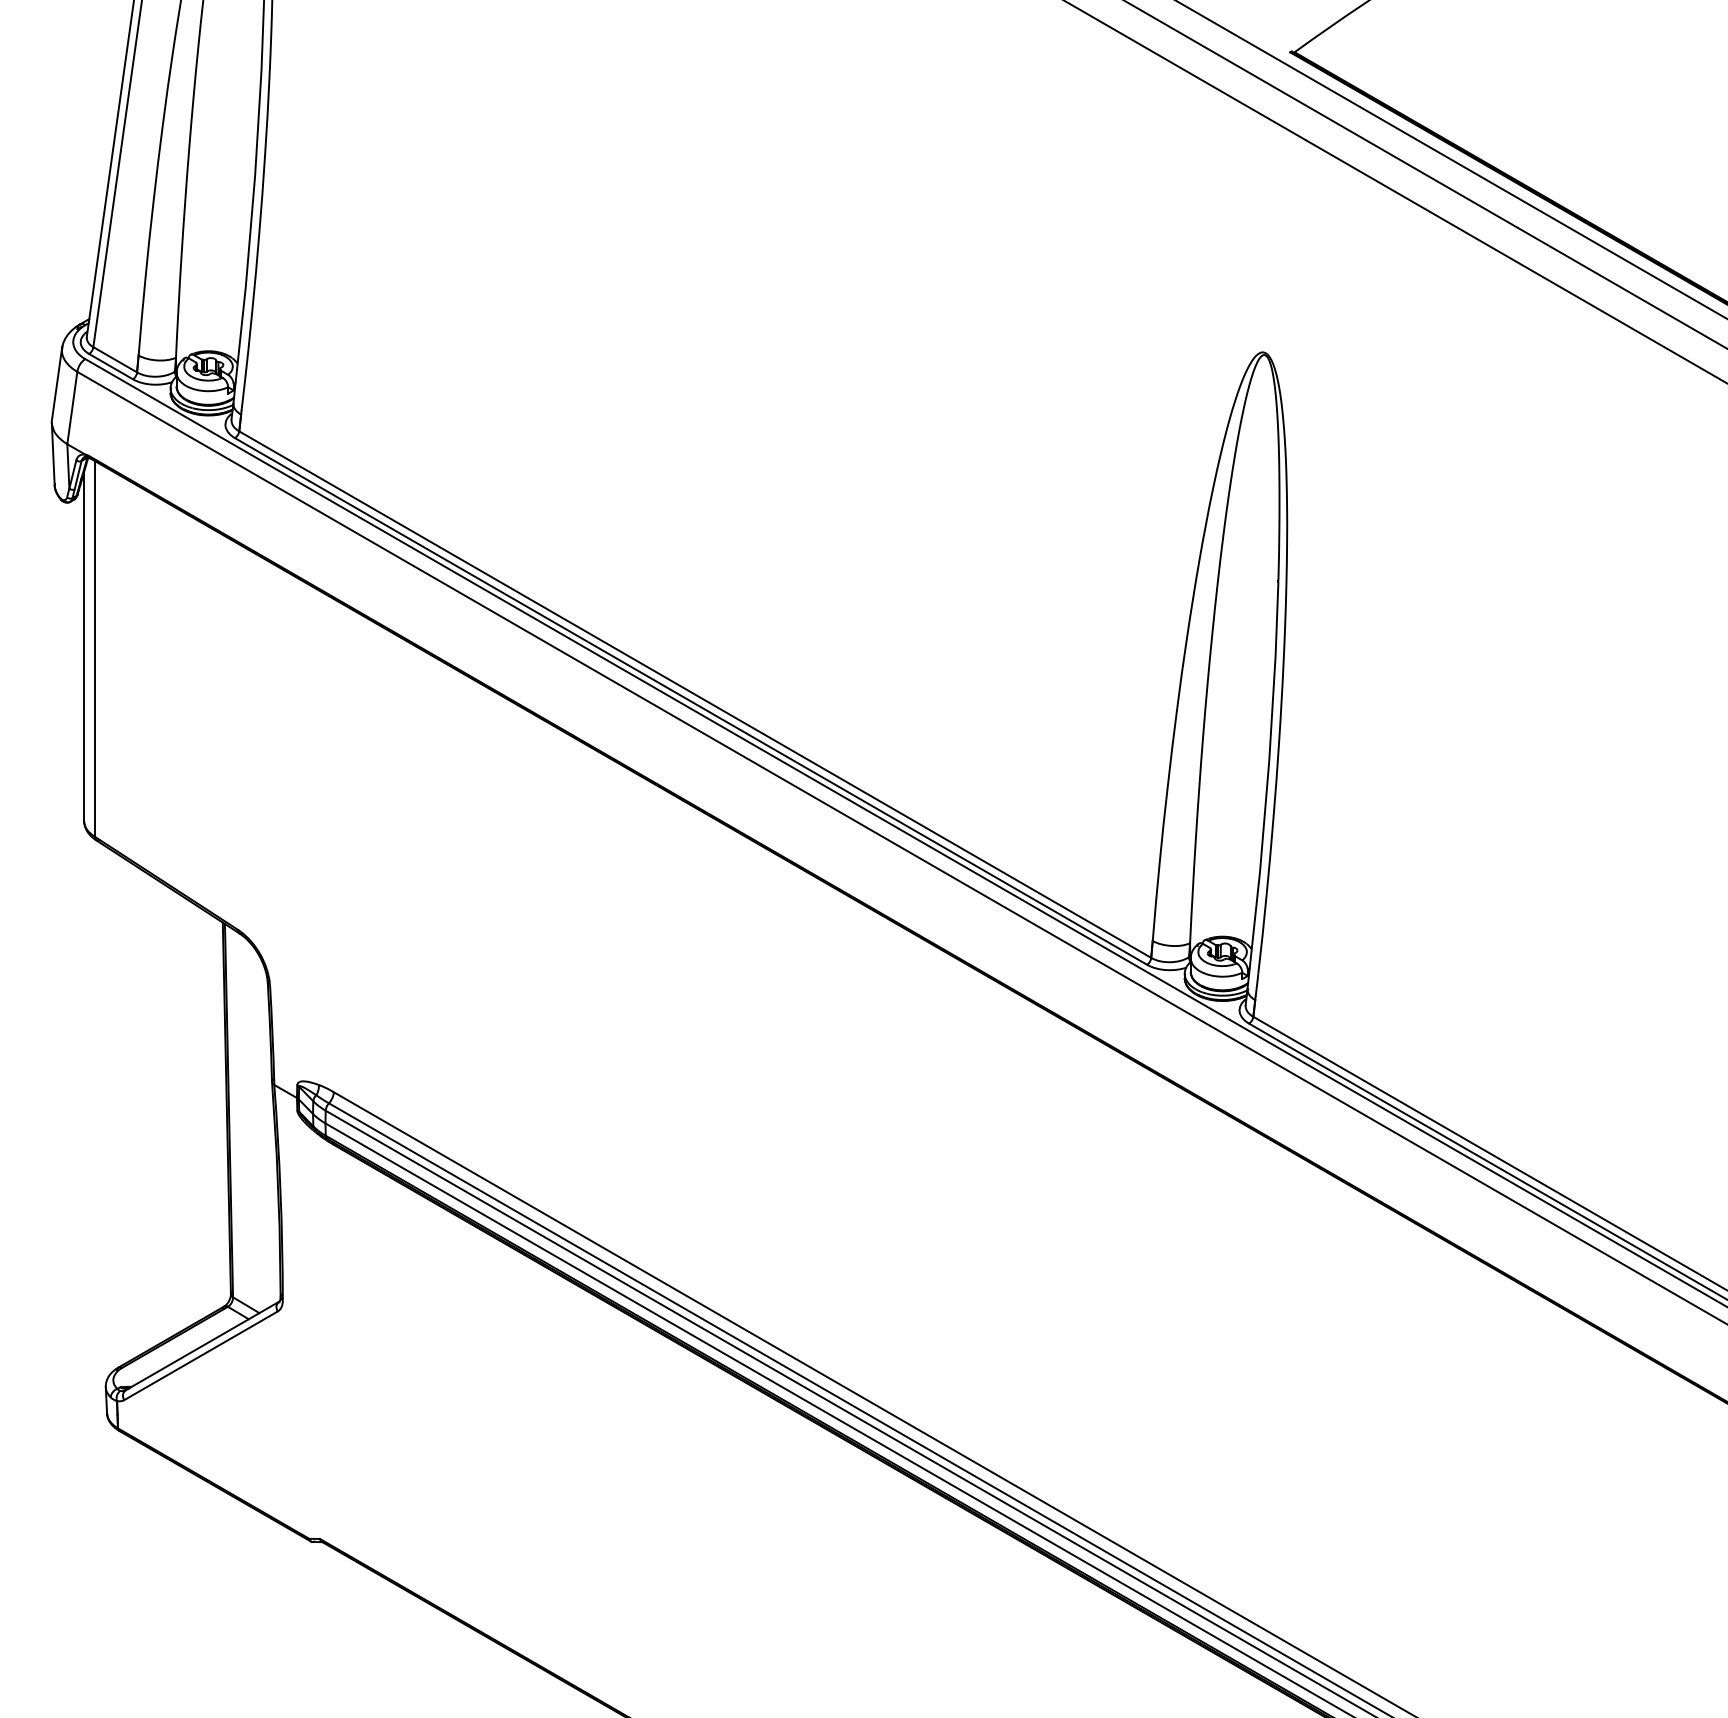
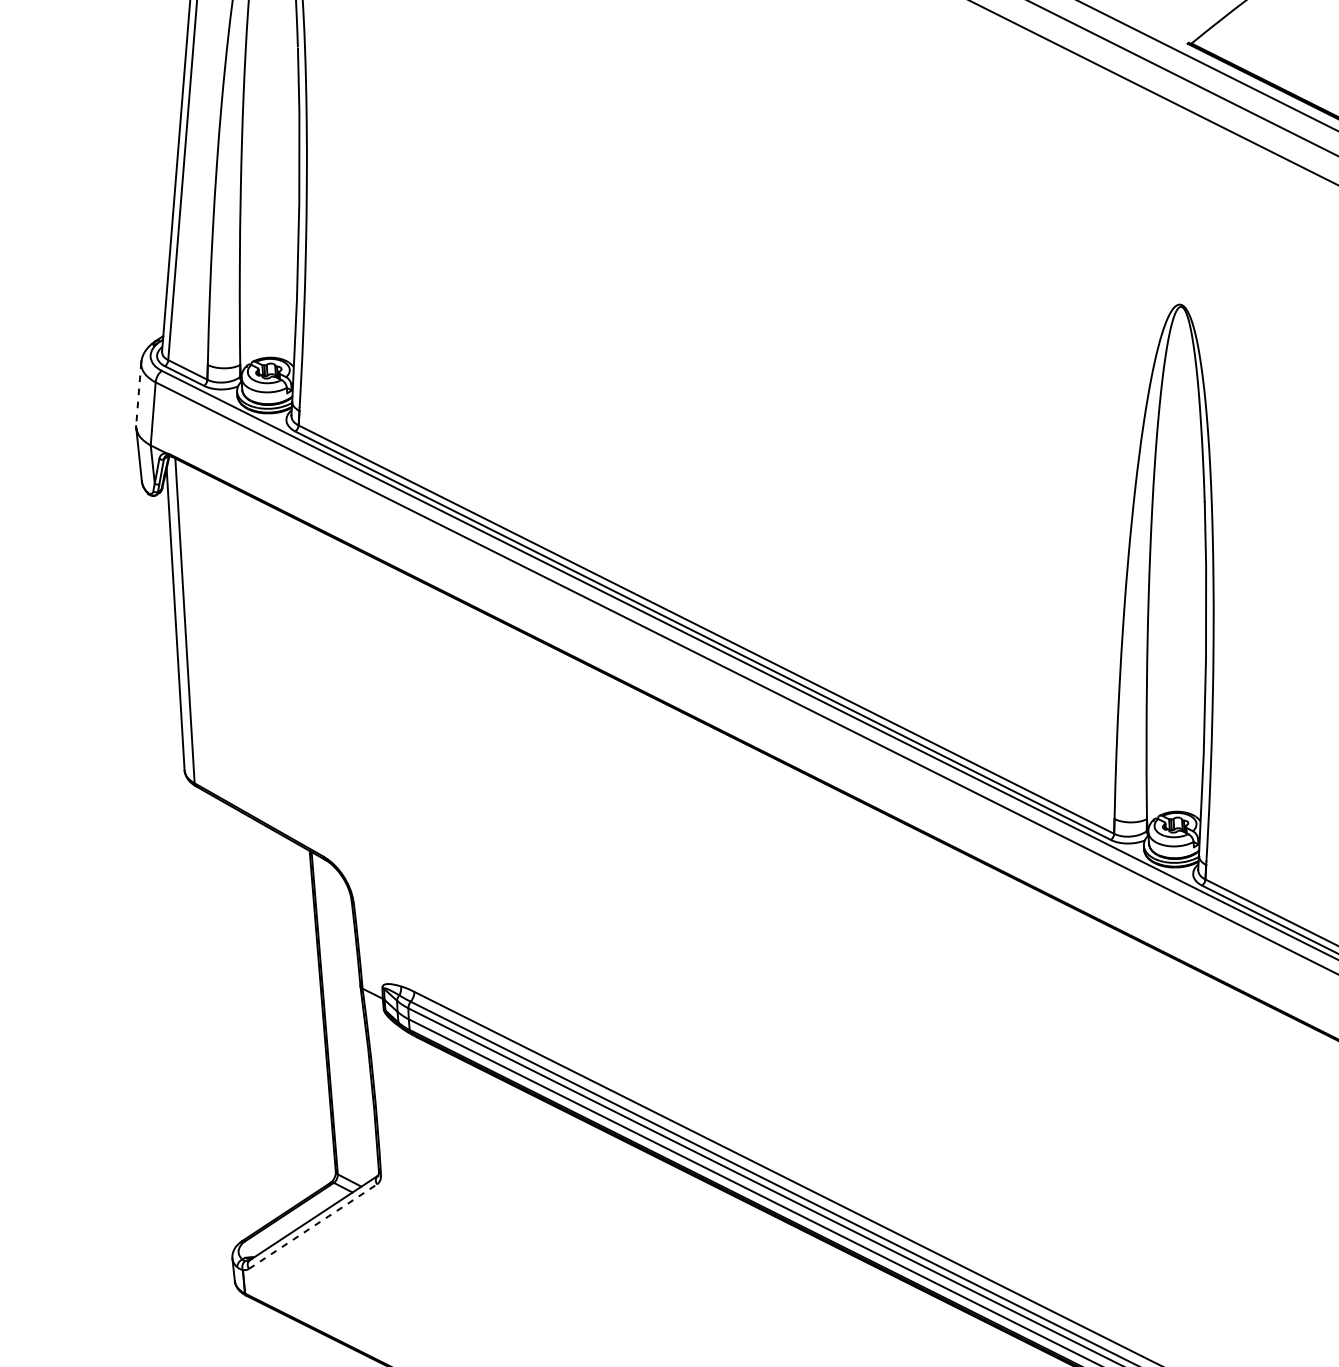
line: (56, 384) -> (138, 394), solid -> dashed
line: (201, 1355) -> (313, 1226), solid -> dashed

